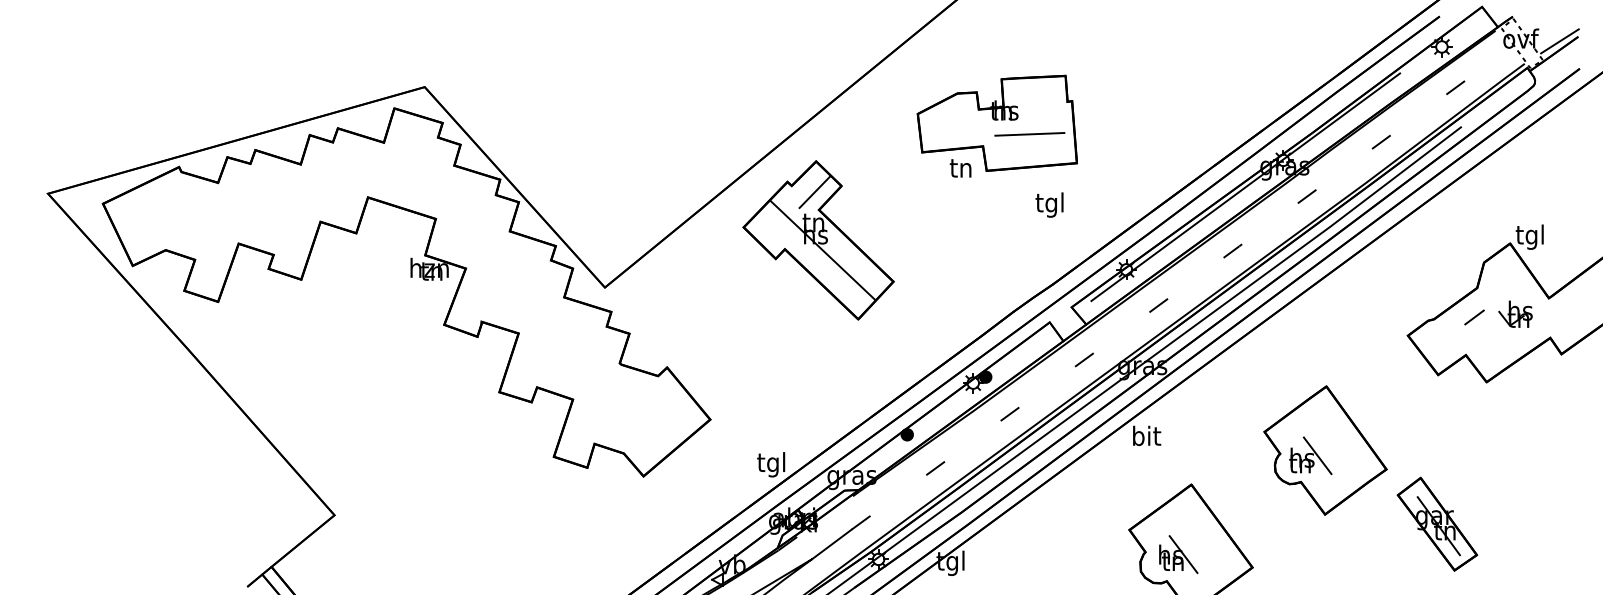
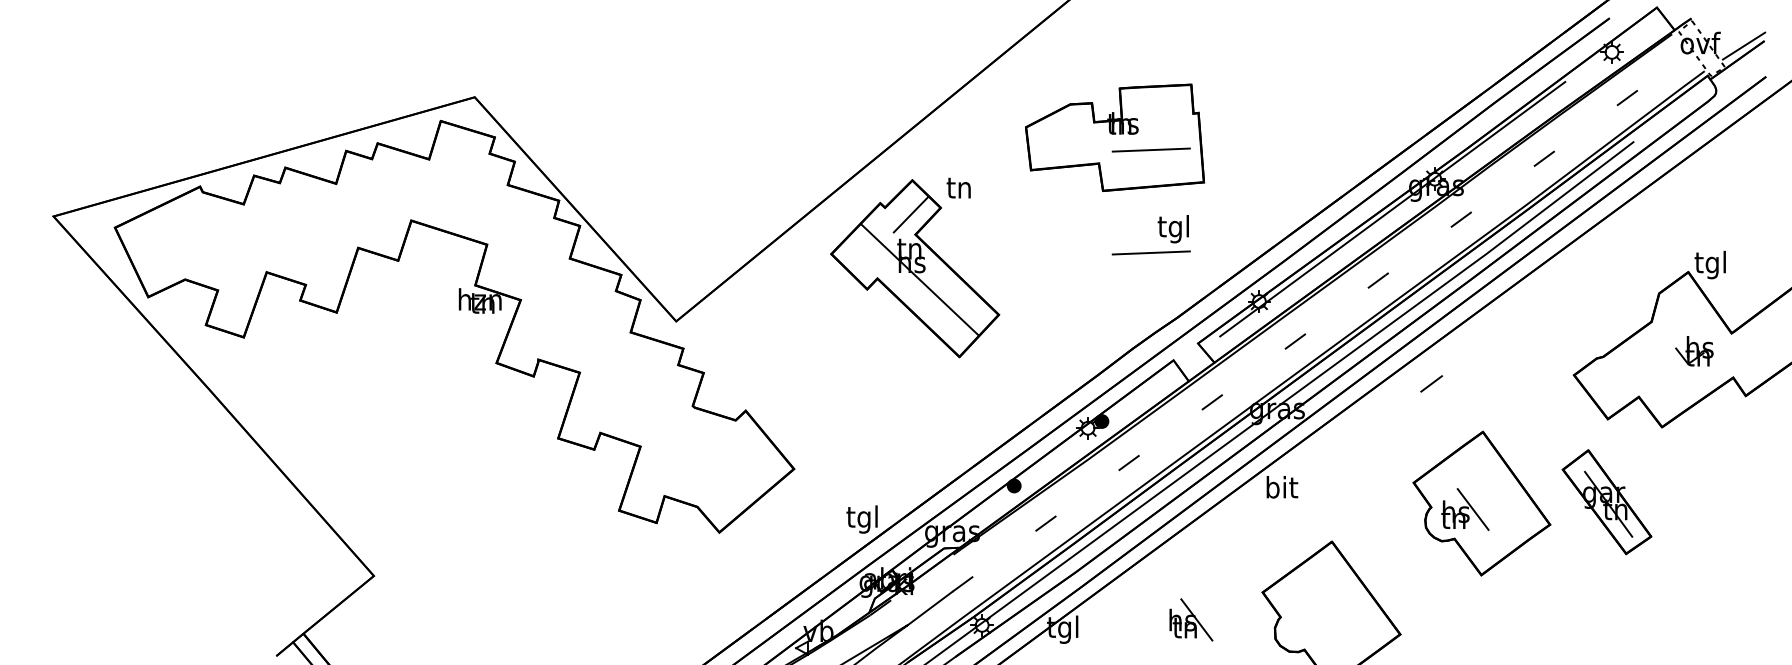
text: (960, 168) -> (958, 188), moved
line: (1029, 226) -> (1150, 253), added
line: (1474, 317) -> (1431, 383), moved
part: (1437, 523) -> (1607, 501), moved
part: (1178, 554) -> (1191, 619), moved

